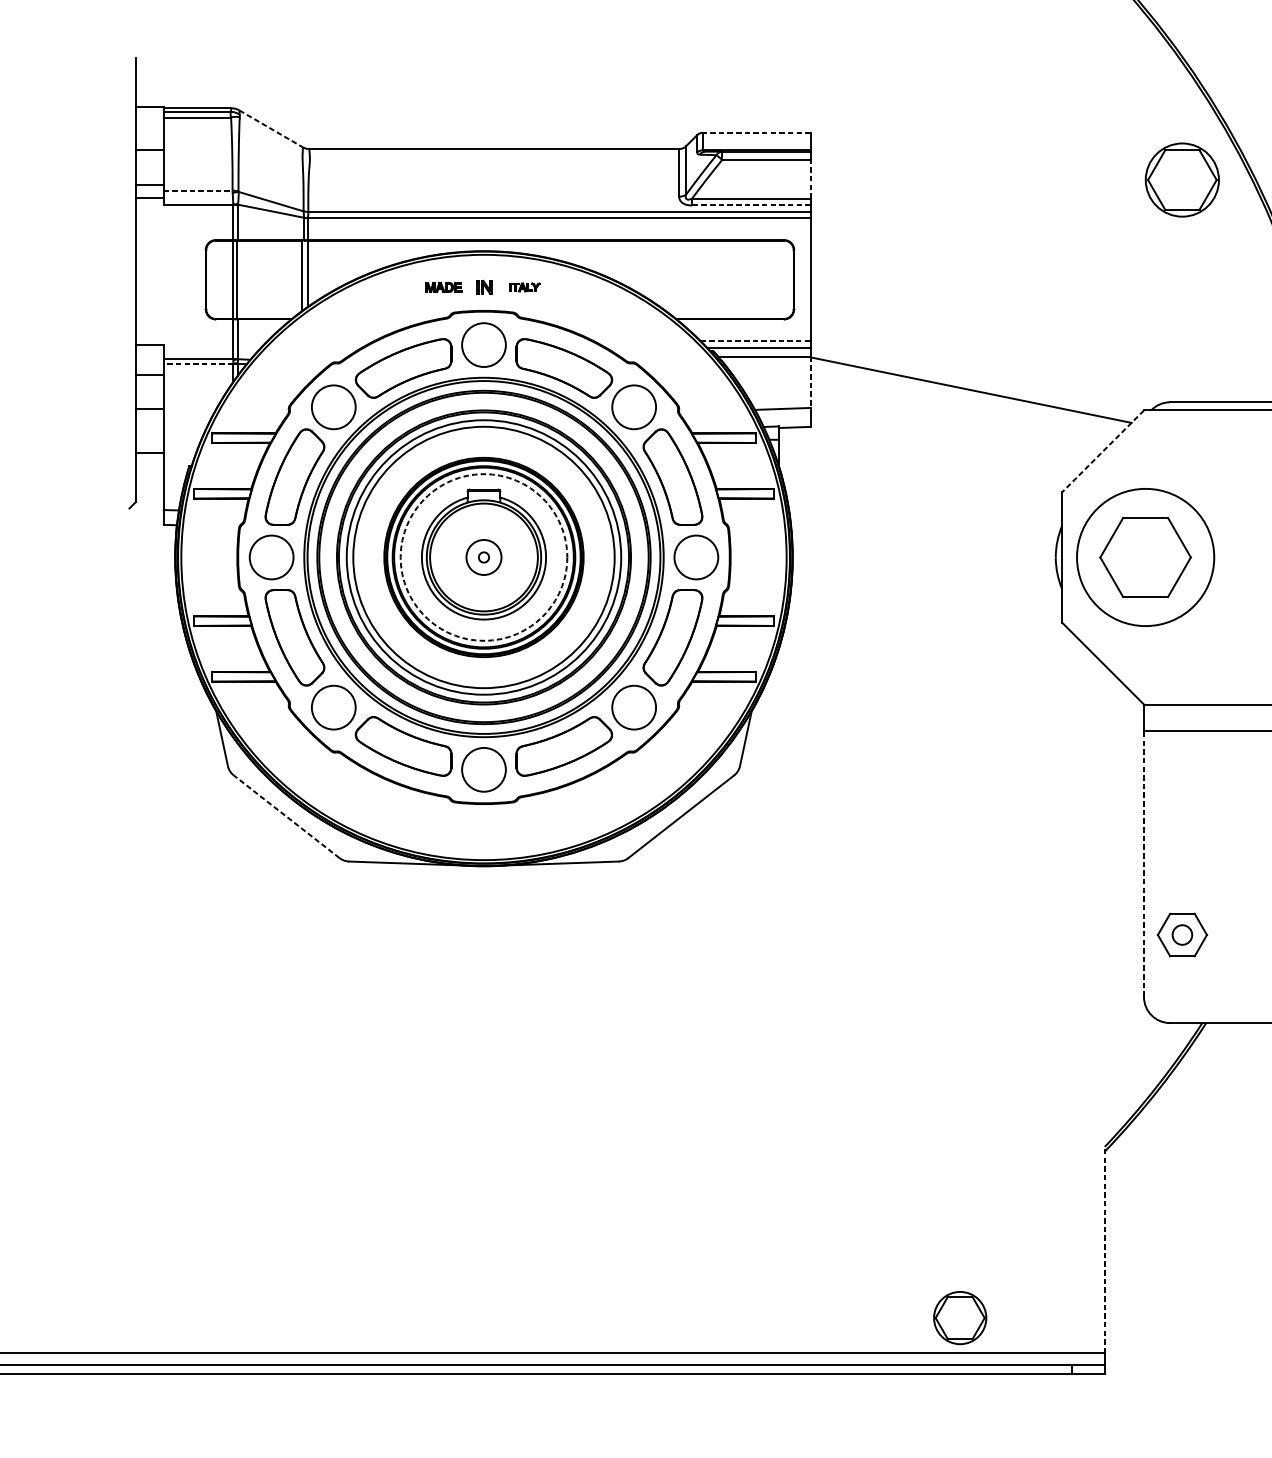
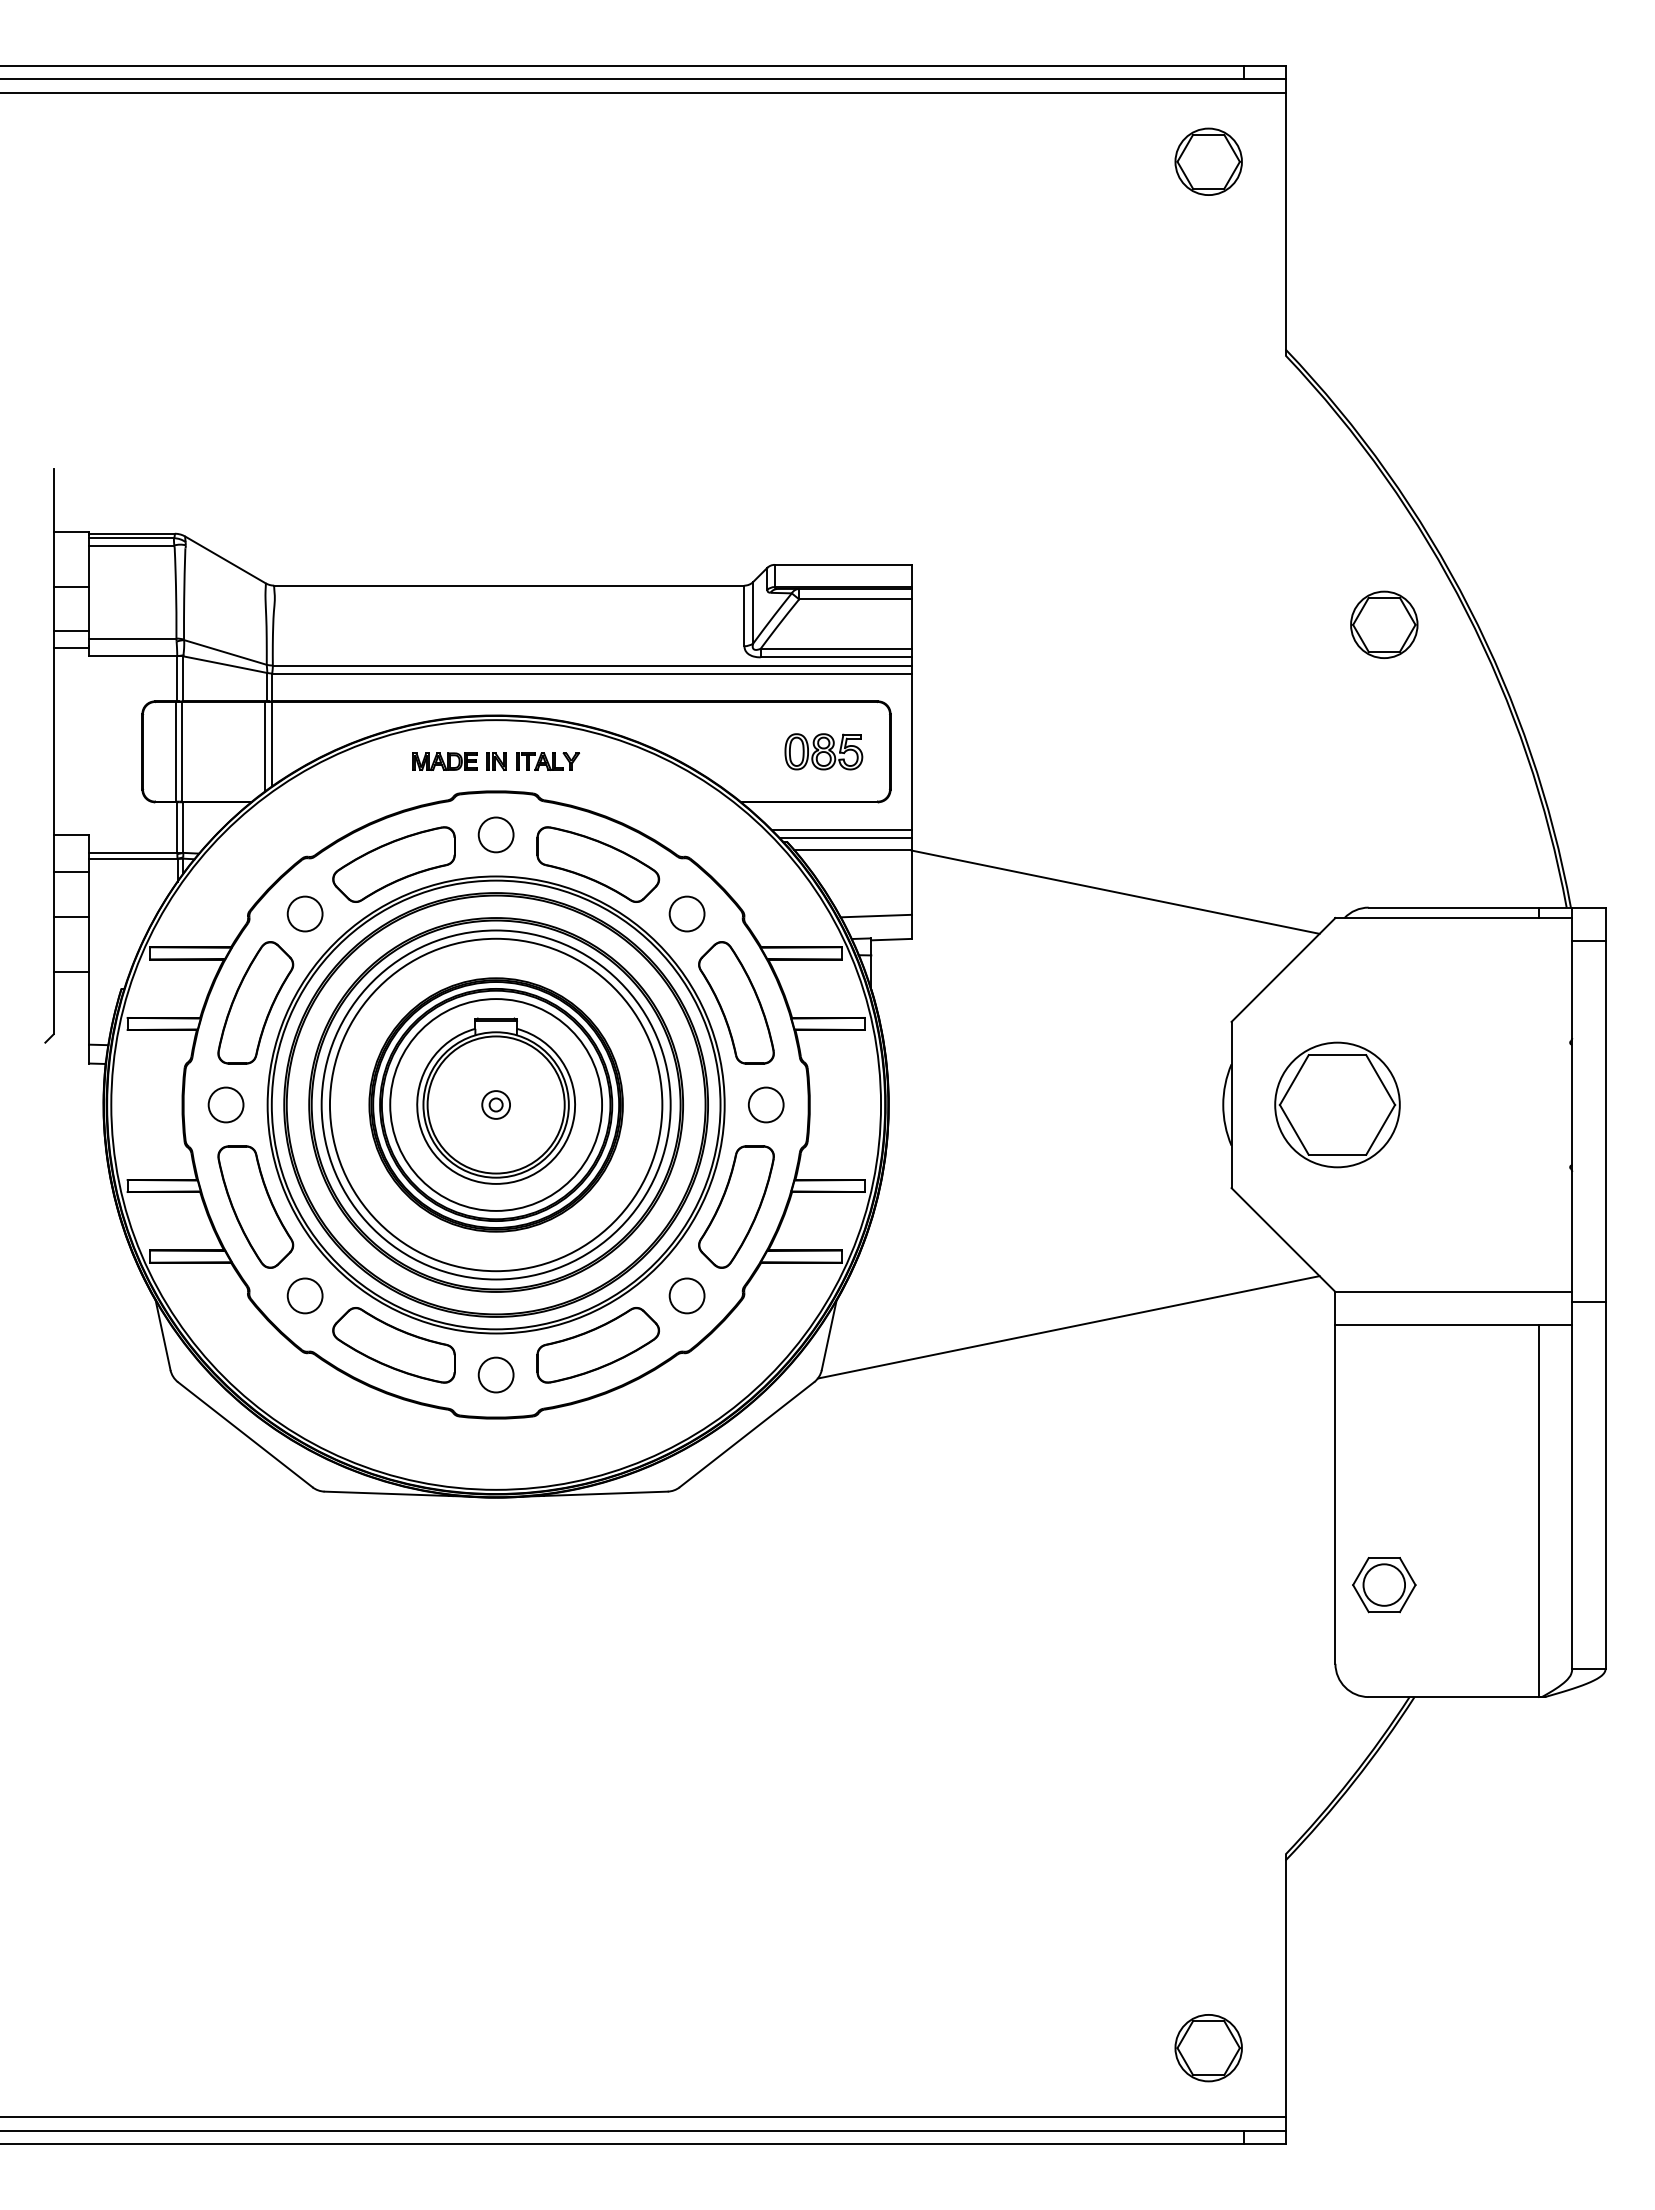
line: (271, 128) -> (225, 559), dashed -> solid
line: (756, 132) -> (842, 564), dashed -> solid
line: (810, 179) -> (911, 624), dashed -> solid
part: (1182, 179) -> (1384, 624), size x0.71
line: (198, 190) -> (132, 638), dashed -> solid
line: (750, 205) -> (835, 657), dashed -> solid
part: (741, 279) -> (823, 751), added
part: (443, 287) -> (444, 761), size x1.43
part: (525, 287) -> (548, 761), size x1.67
line: (755, 341) -> (841, 830), dashed -> solid
circle: (483, 344) -> (495, 834), size x0.62
line: (198, 363) -> (132, 858), dashed -> solid
line: (810, 382) -> (911, 882), dashed -> solid
circle: (333, 406) -> (304, 913), size x0.62
circle: (633, 406) -> (686, 913), size x0.62
line: (1103, 451) -> (1283, 970), dashed -> solid
circle: (271, 557) -> (225, 1104), size x0.62
circle: (484, 557) -> (496, 1104), dashed -> solid
circle: (484, 557) -> (496, 1104), size x0.62
circle: (695, 557) -> (765, 1104), size x0.62
circle: (1145, 557) -> (1337, 1104), size x0.71
circle: (333, 707) -> (304, 1295), size x0.62
circle: (633, 707) -> (686, 1295), size x0.62
line: (934, 732) -> (1068, 1327), added
circle: (483, 769) -> (495, 1374), size x0.62
line: (286, 816) -> (244, 1434), dashed -> solid
line: (1144, 863) -> (1335, 1494), dashed -> solid
circle: (1182, 934) -> (1384, 1584), size x1.67
line: (1104, 1249) -> (1285, 1985), dashed -> solid
part: (960, 1318) -> (1208, 2048), moved

